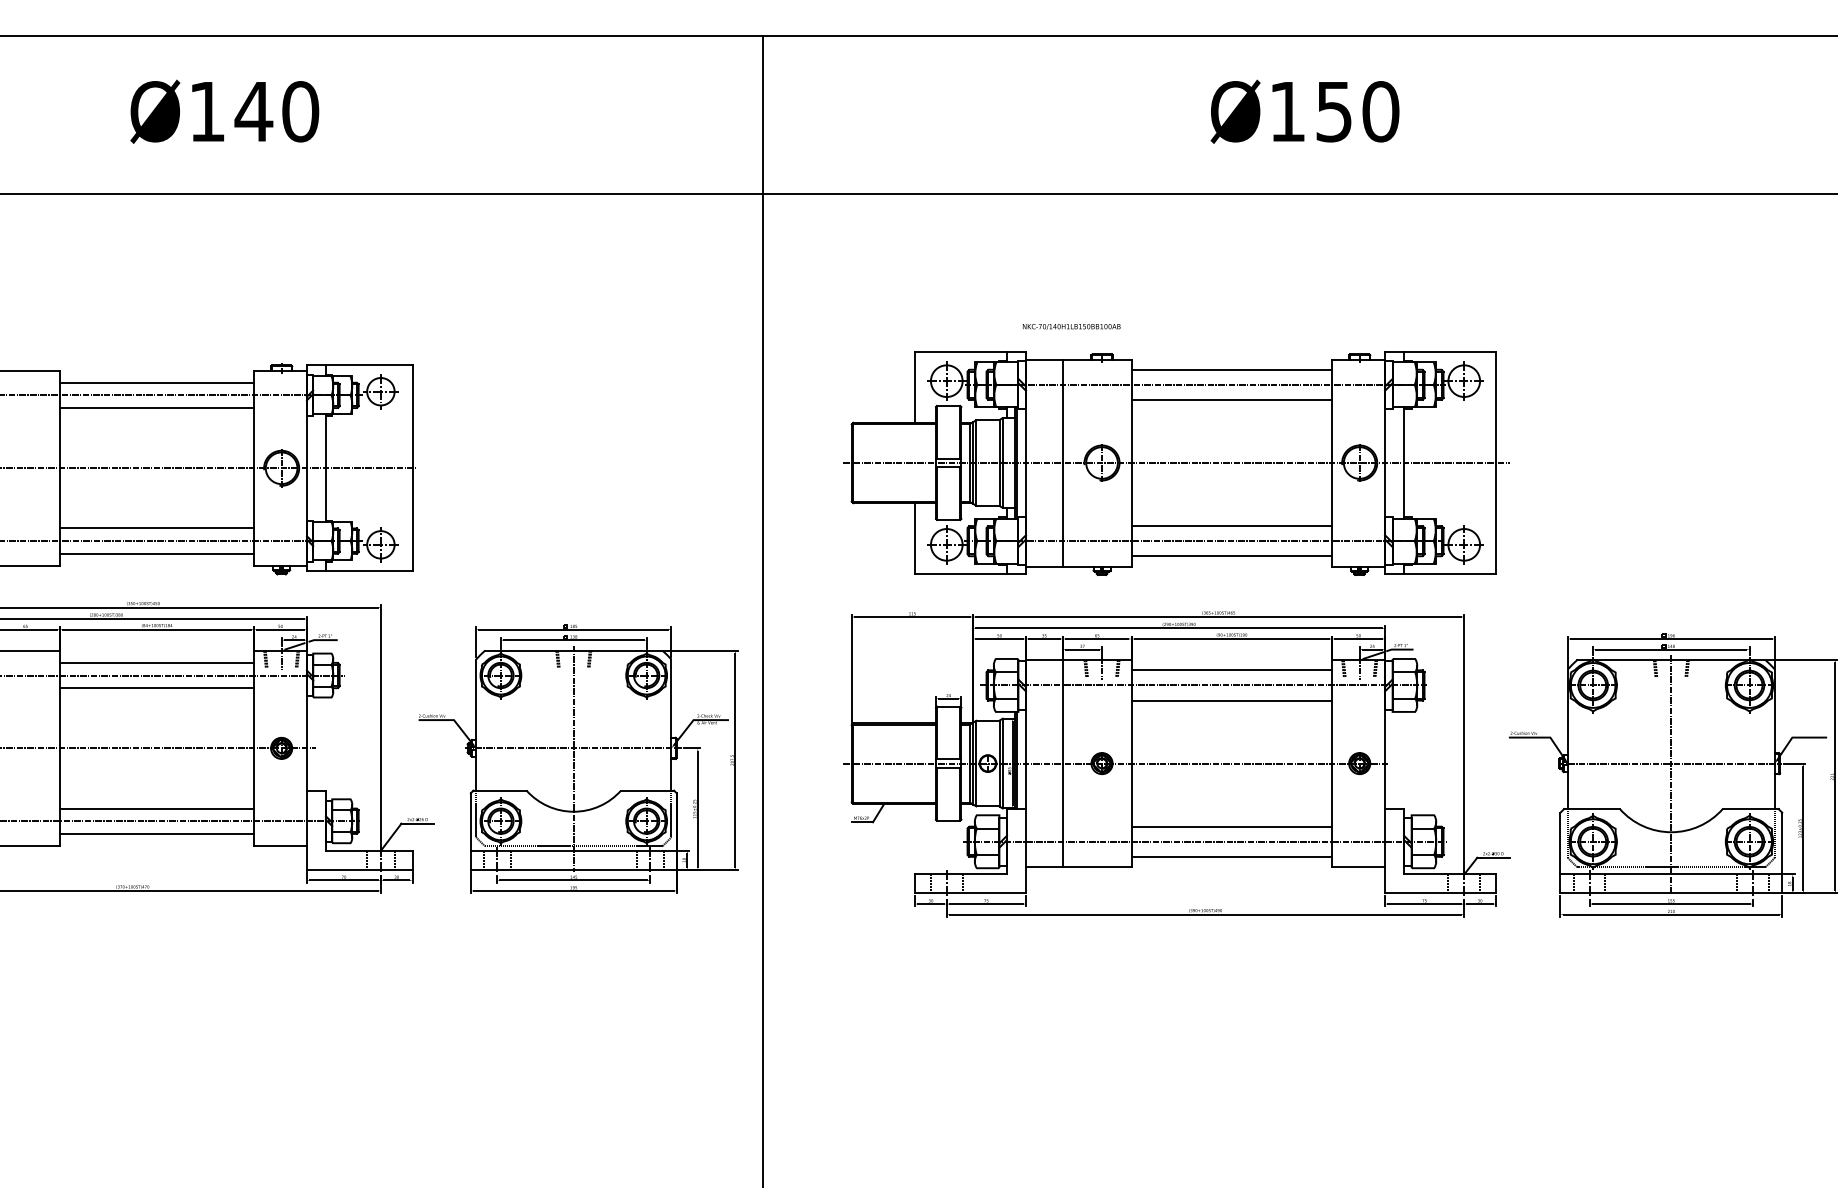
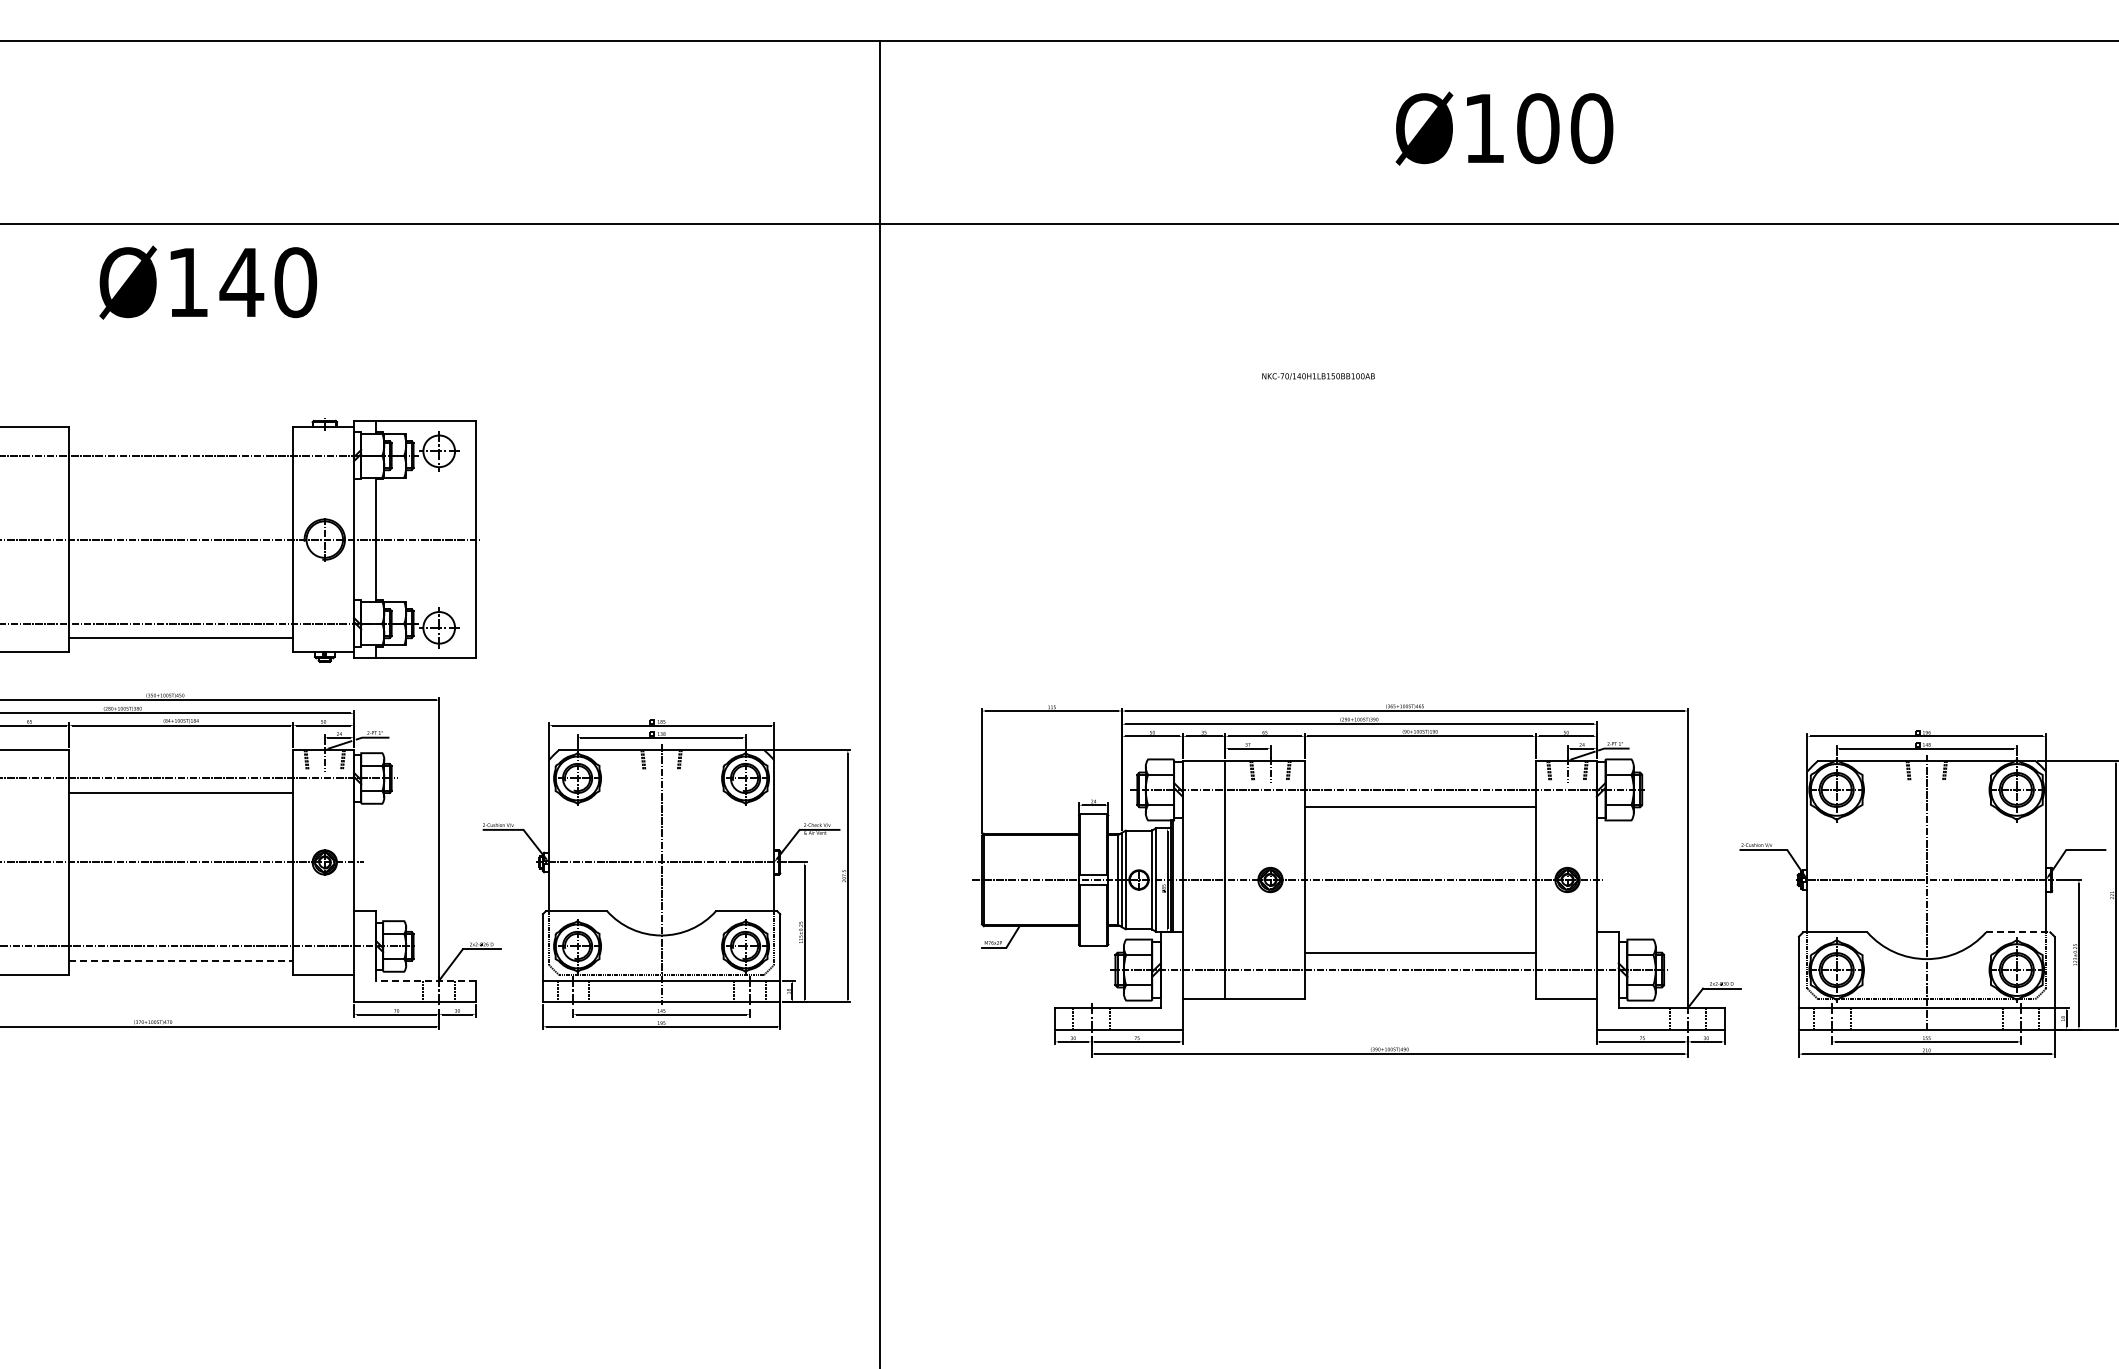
text: (224, 111) -> (208, 282), moved
text: (1334, 111) -> (1538, 128), Ø150 -> Ø100
text: (1071, 326) -> (1318, 376), moved
line: (157, 382) -> (181, 440), removed
line: (157, 408) -> (181, 470), removed
part: (1176, 463) -> (1356, 534), removed
line: (157, 528) -> (181, 608), removed
line: (157, 662) -> (181, 763), removed
line: (1231, 670) -> (1419, 772), removed
line: (157, 808) -> (181, 931), removed
line: (1750, 809) -> (2018, 932), solid -> dashed
line: (157, 834) -> (181, 961), solid -> dashed
line: (369, 850) -> (425, 980), solid -> dashed
line: (1231, 856) -> (1419, 987), removed

